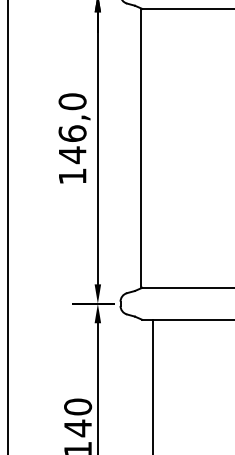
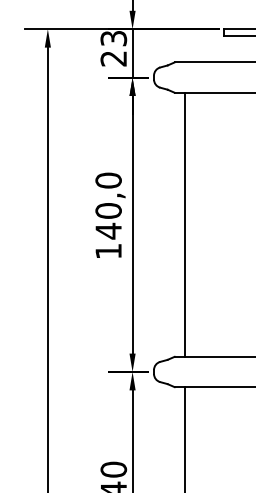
text: (72, 133) -> (108, 210), 146,0 -> 140,0
line: (141, 148) -> (184, 224), moved

